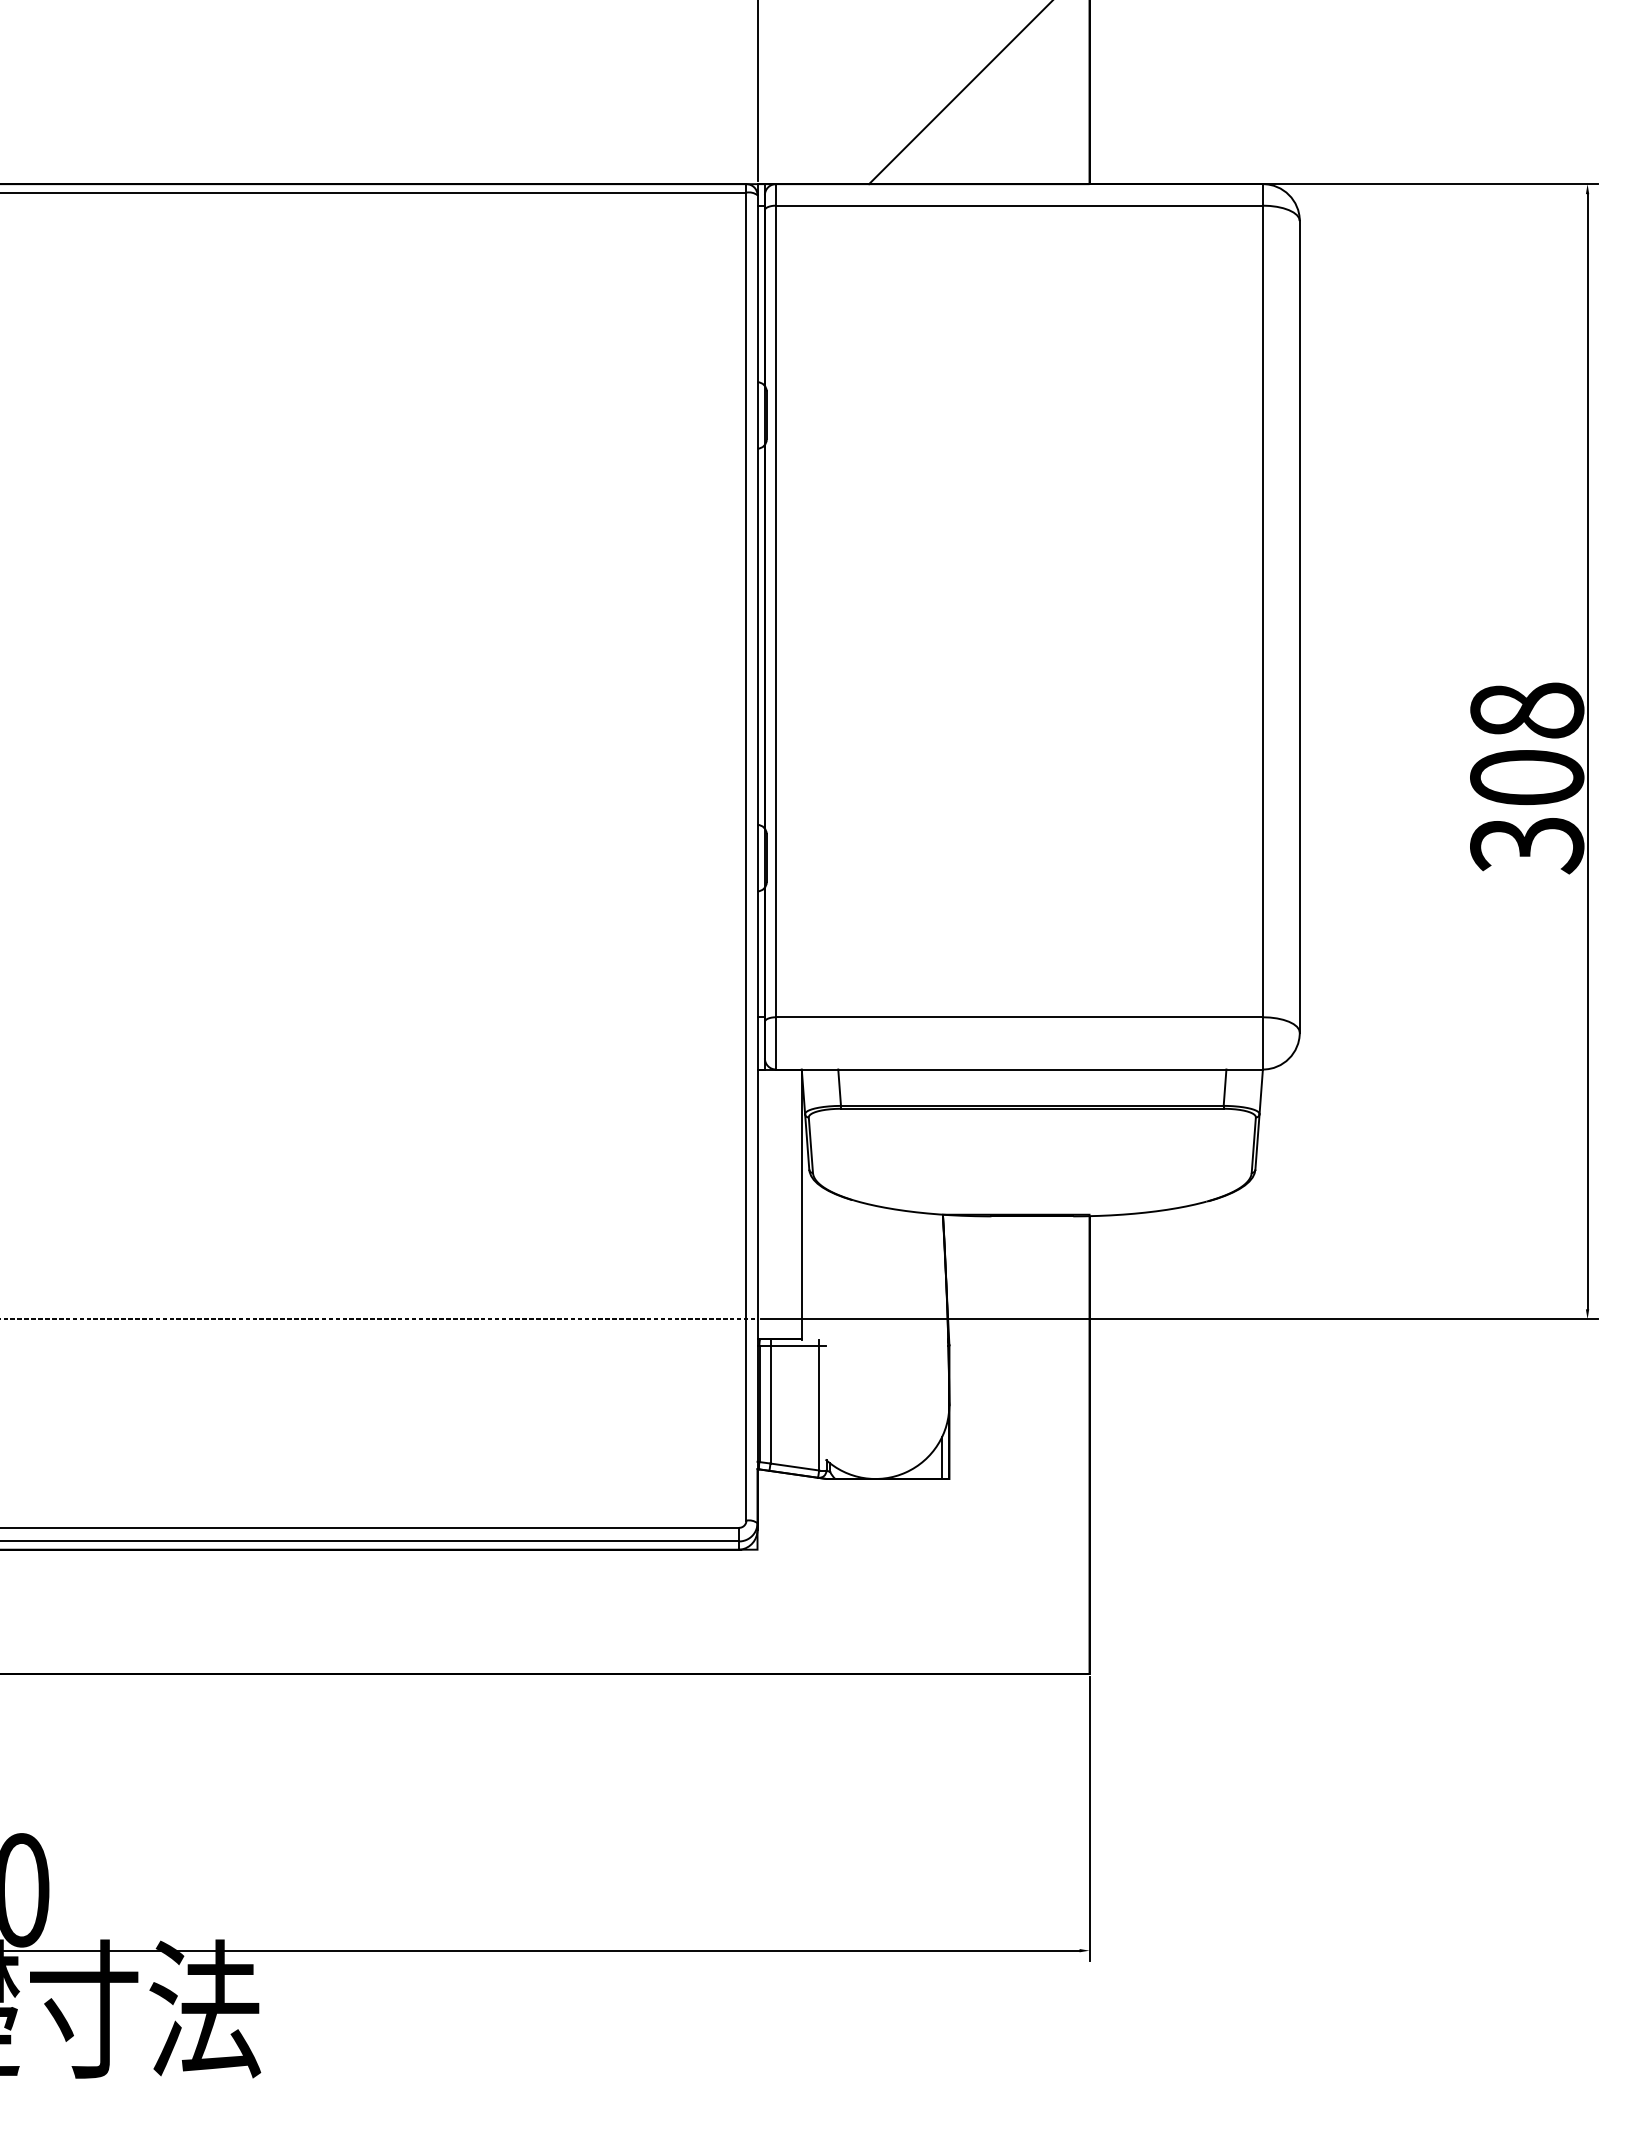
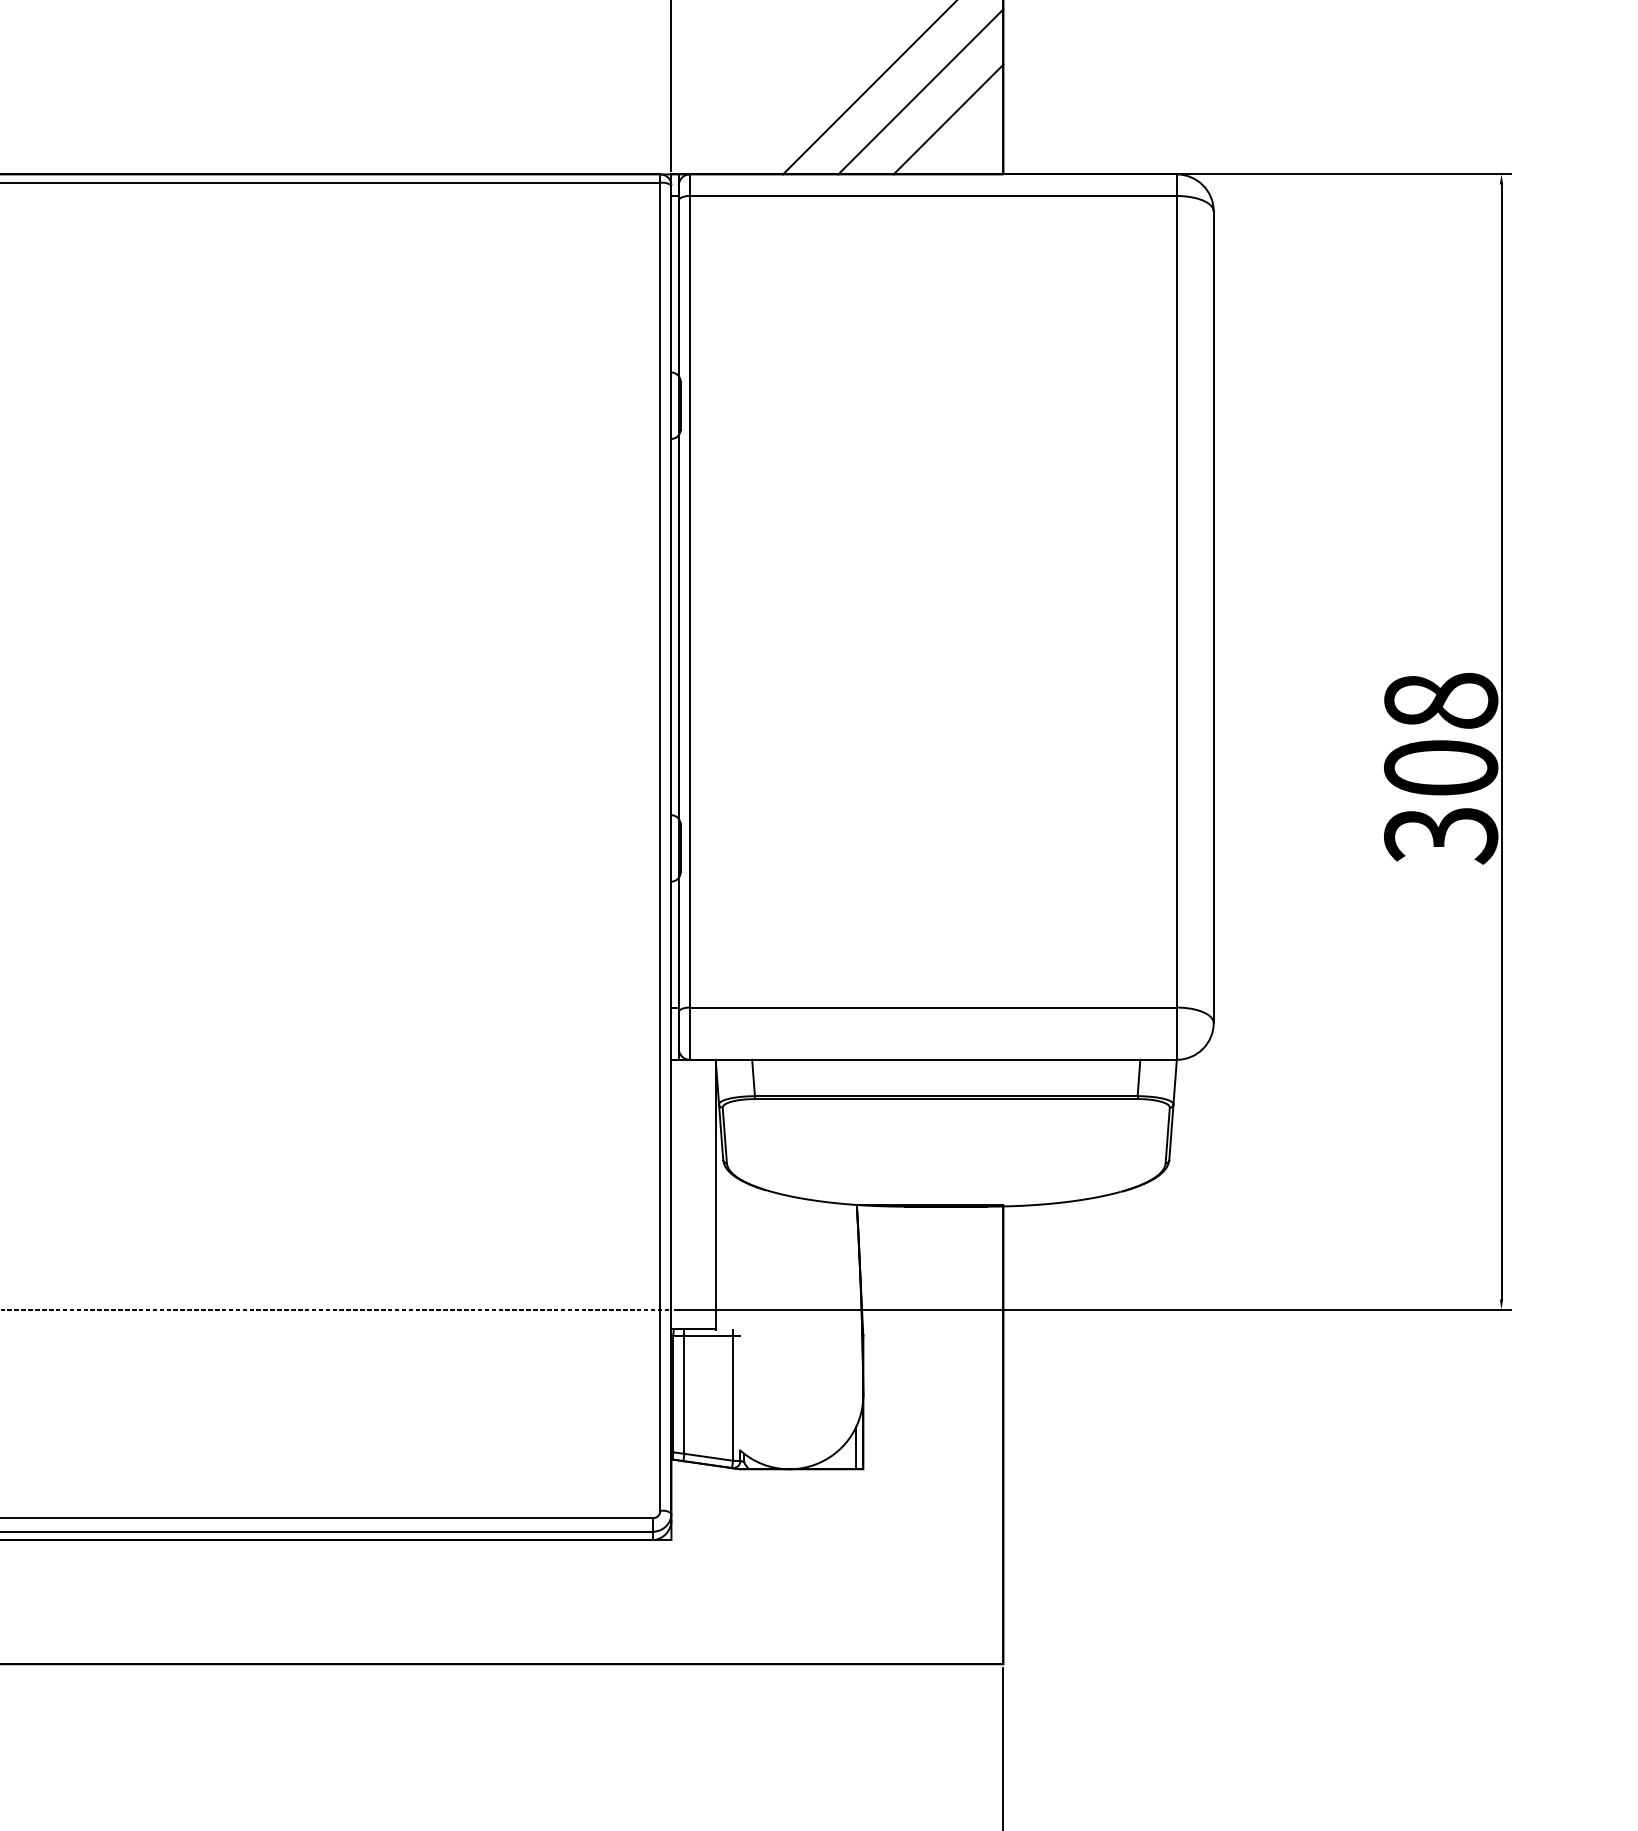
line: (1006, 101) -> (920, 91), added
line: (1034, 129) -> (948, 119), added

